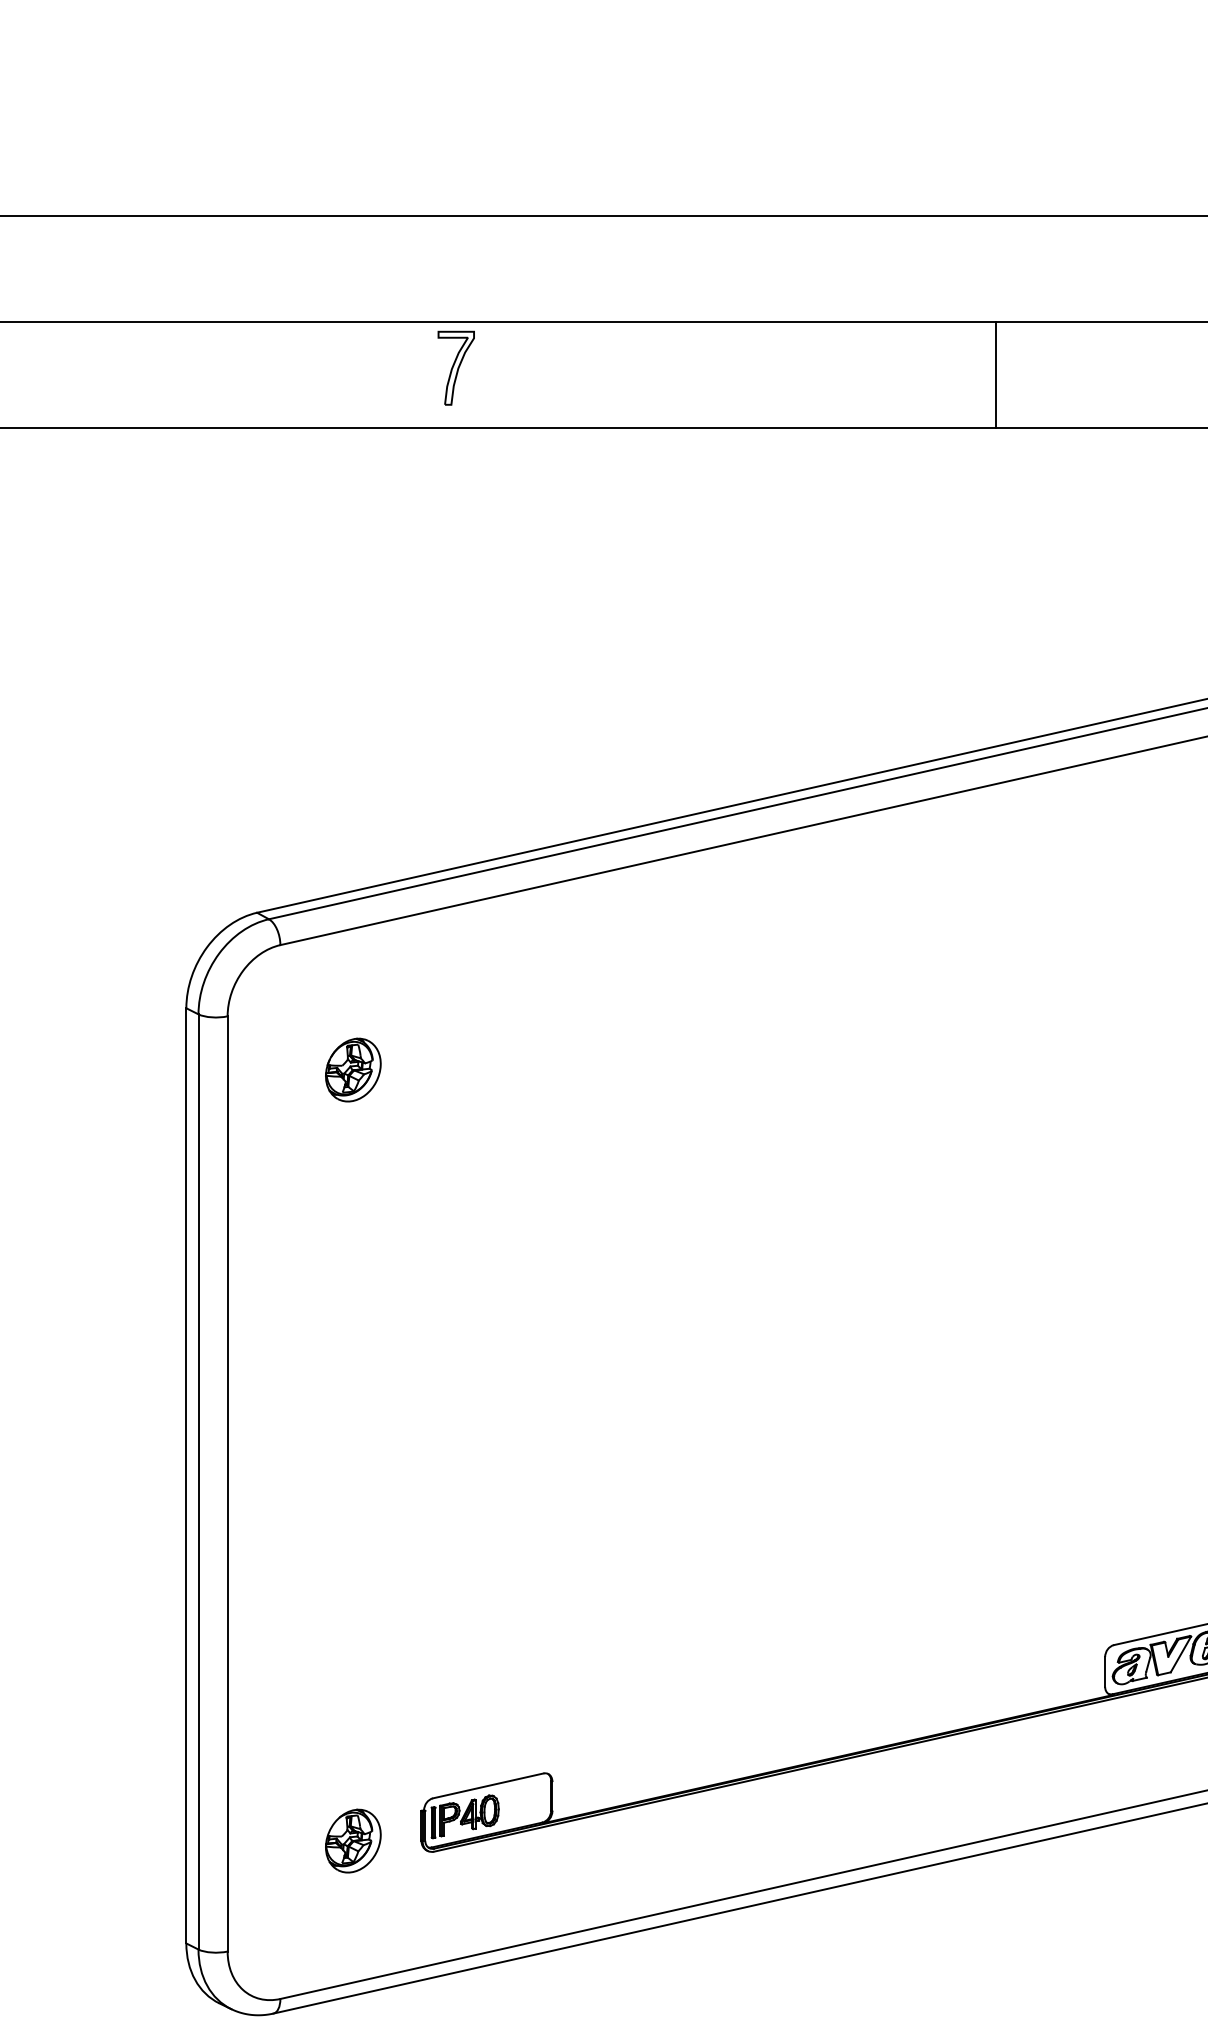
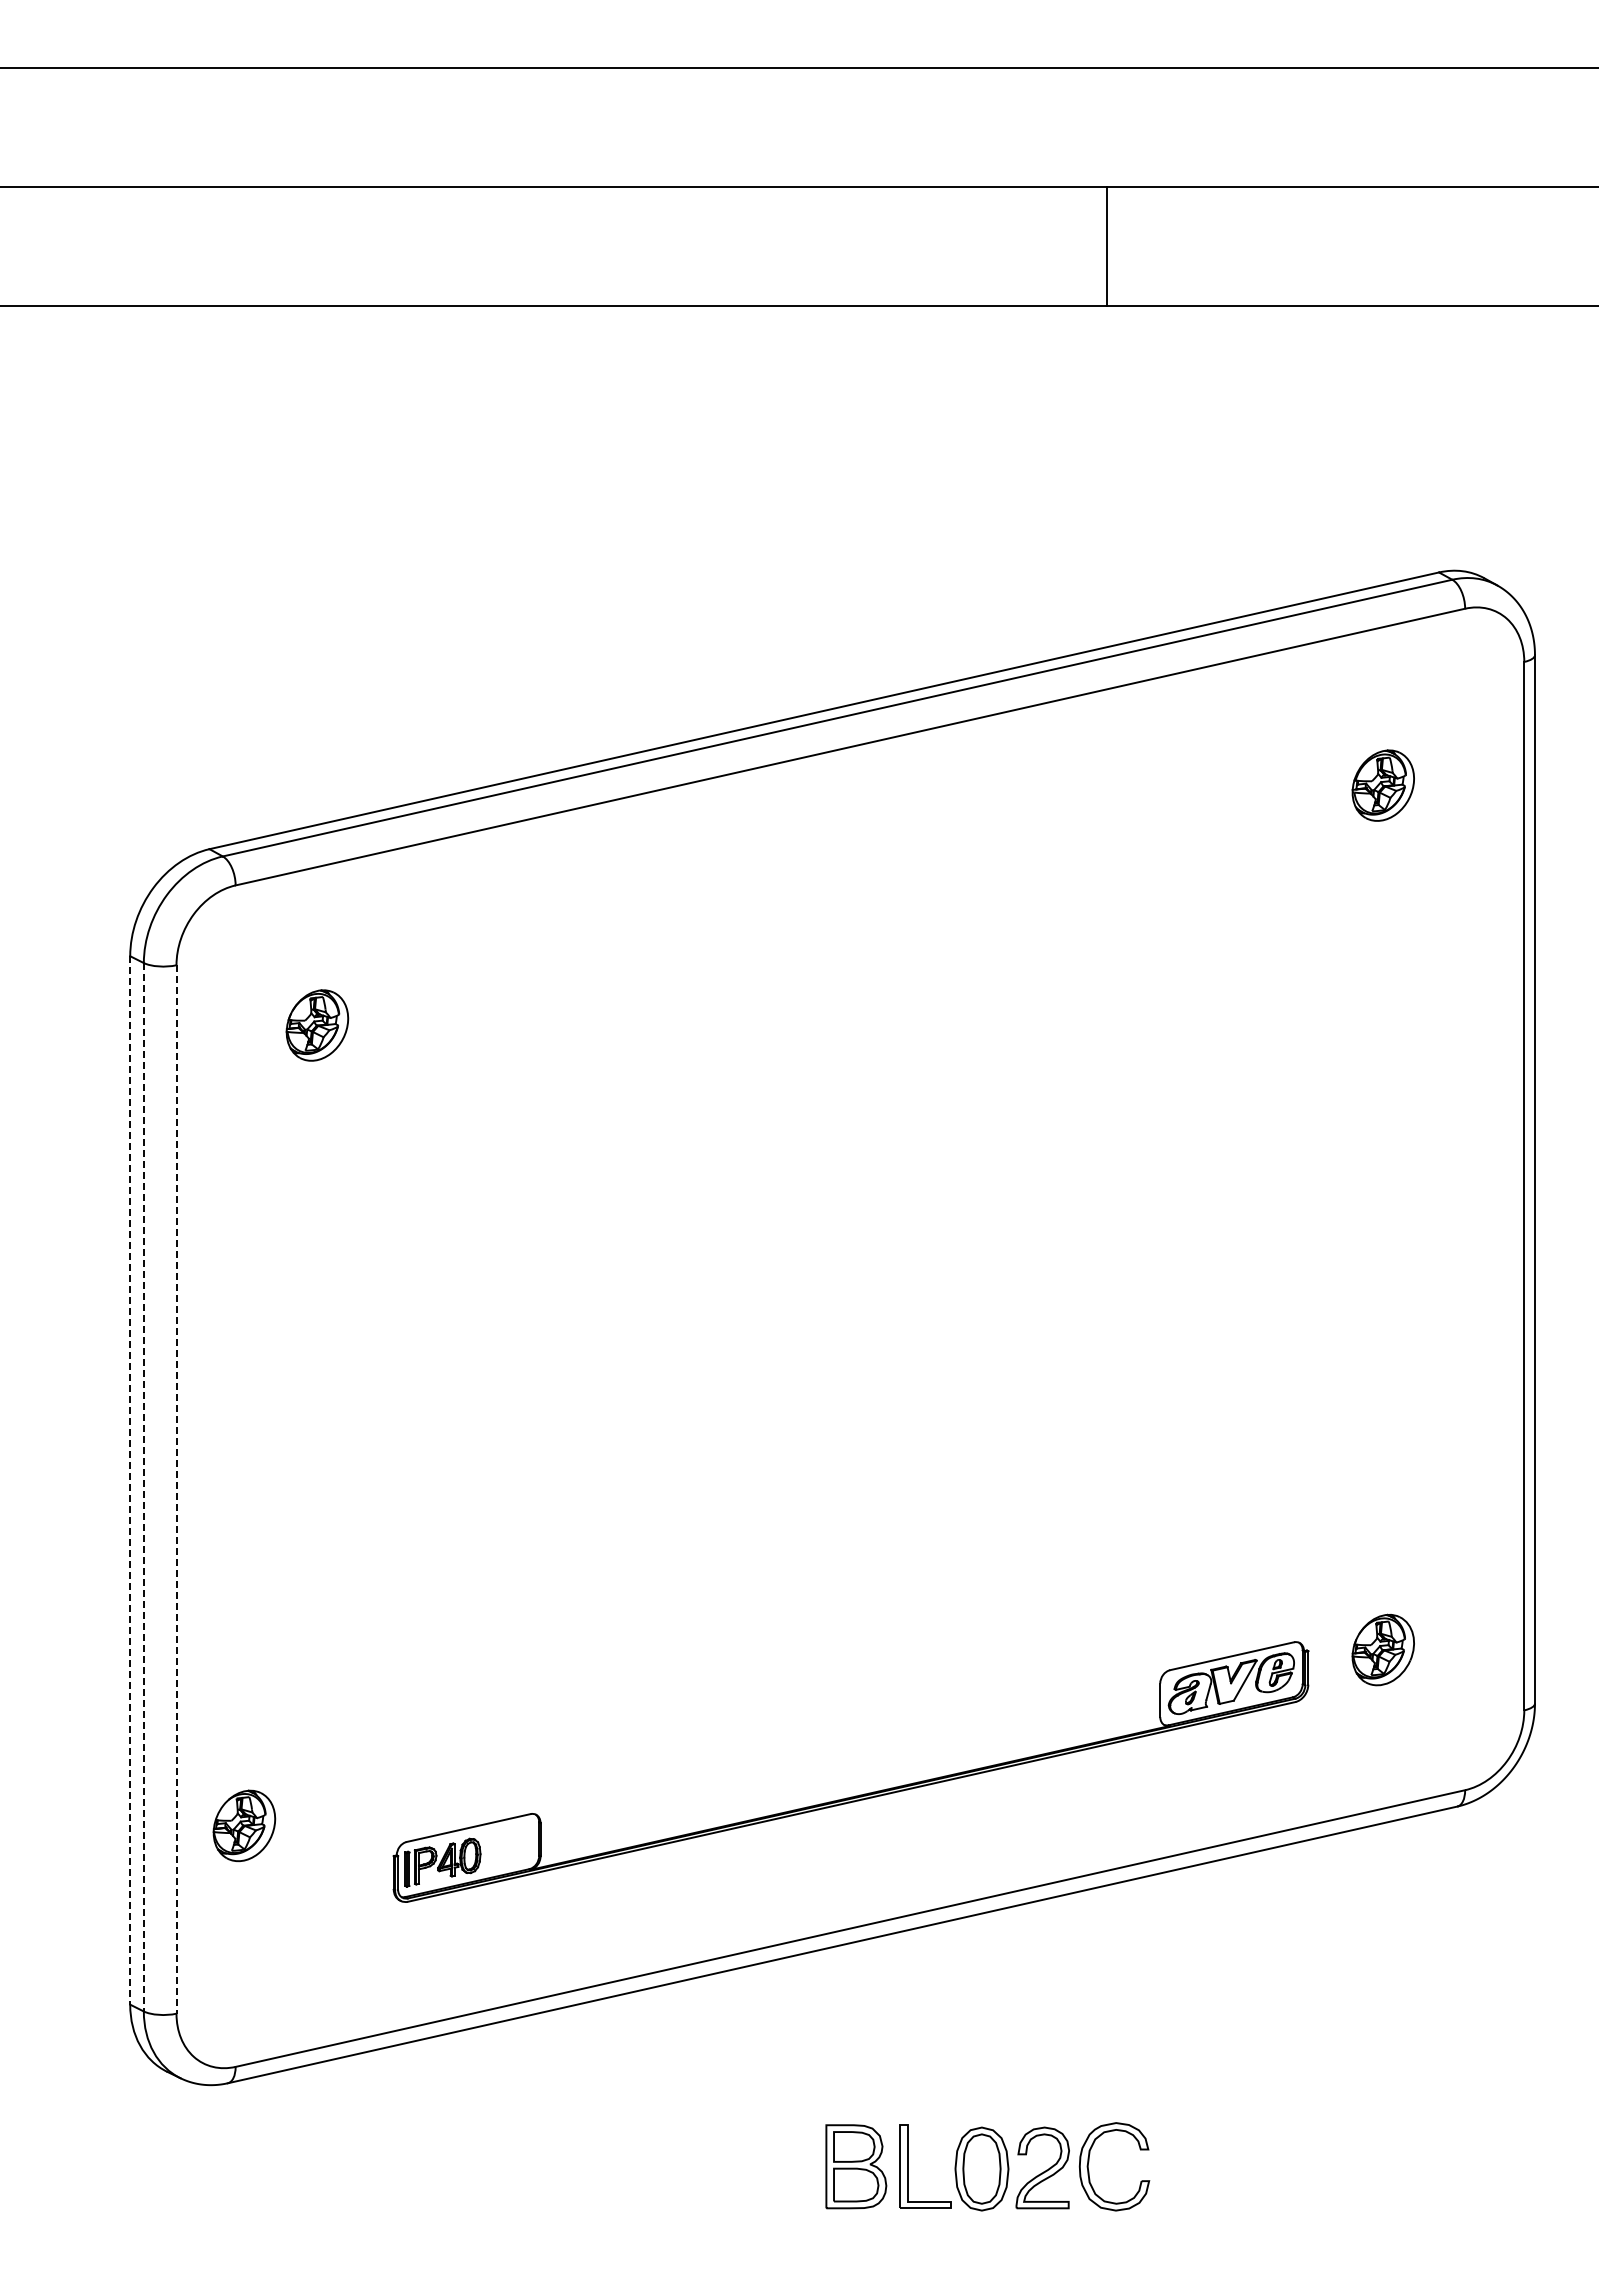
part: (455, 368) -> (432, 238), removed
line: (995, 375) -> (1106, 246), moved
line: (186, 1475) -> (130, 1480), solid -> dashed
line: (198, 1482) -> (143, 1487), solid -> dashed
line: (227, 1483) -> (176, 1489), solid -> dashed
part: (353, 1840) -> (244, 1825), moved

